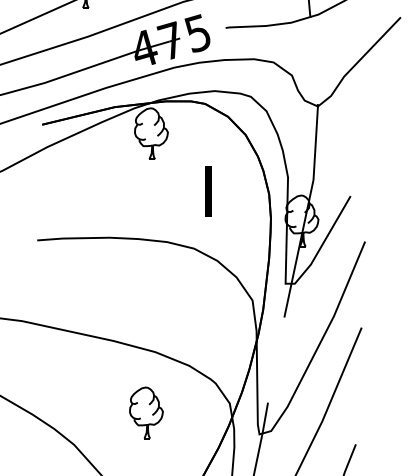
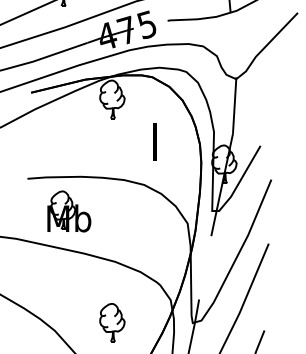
part: (93, 284) -> (69, 211), added
part: (146, 412) -> (112, 322), moved

